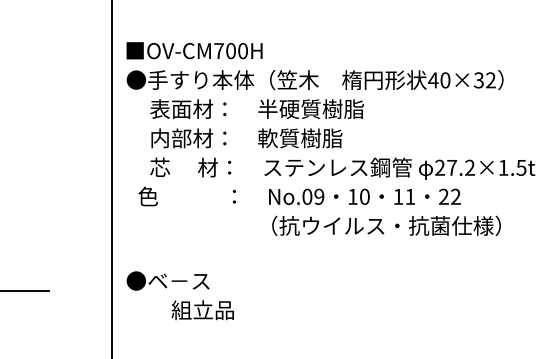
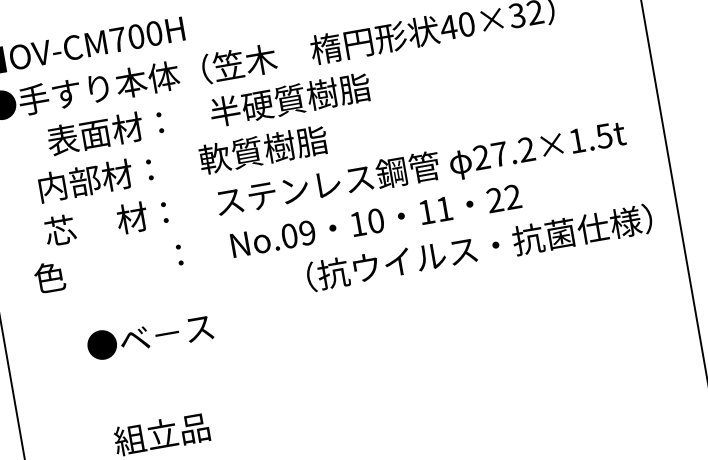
text: (256, 108) -> (207, 113), moved
text: (386, 225) -> (479, 247), moved
text: (167, 280) -> (148, 336), moved

